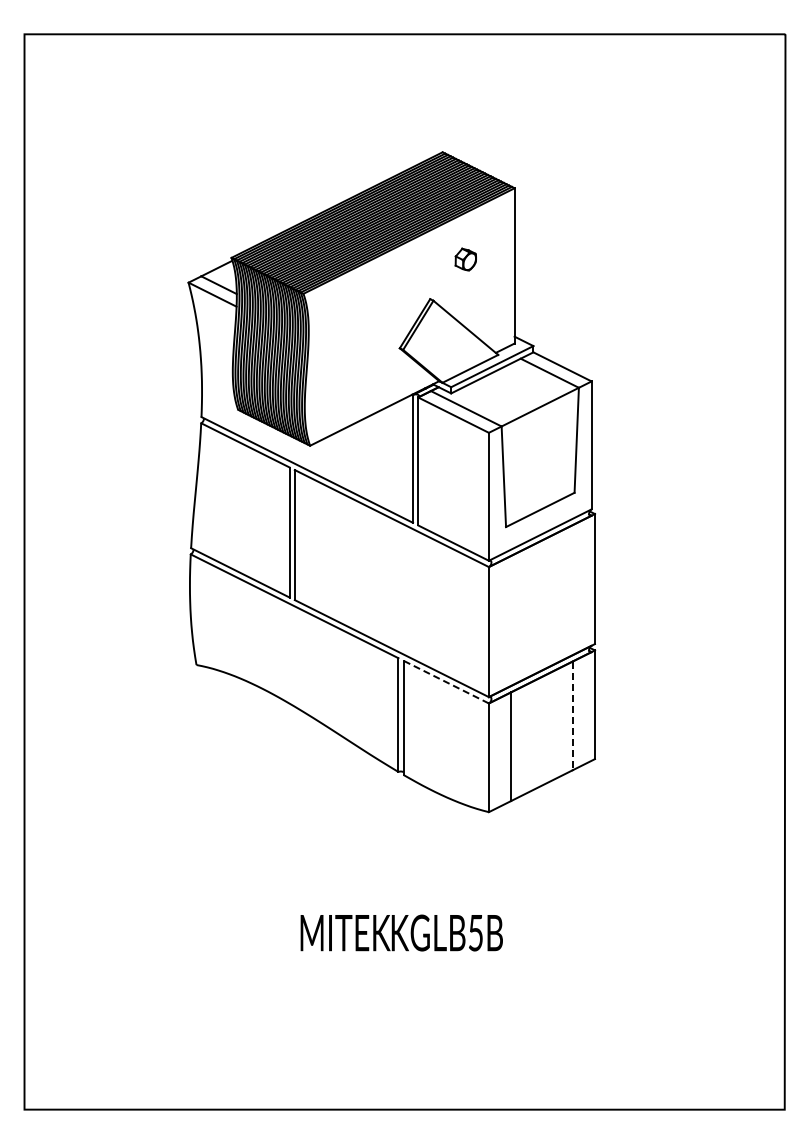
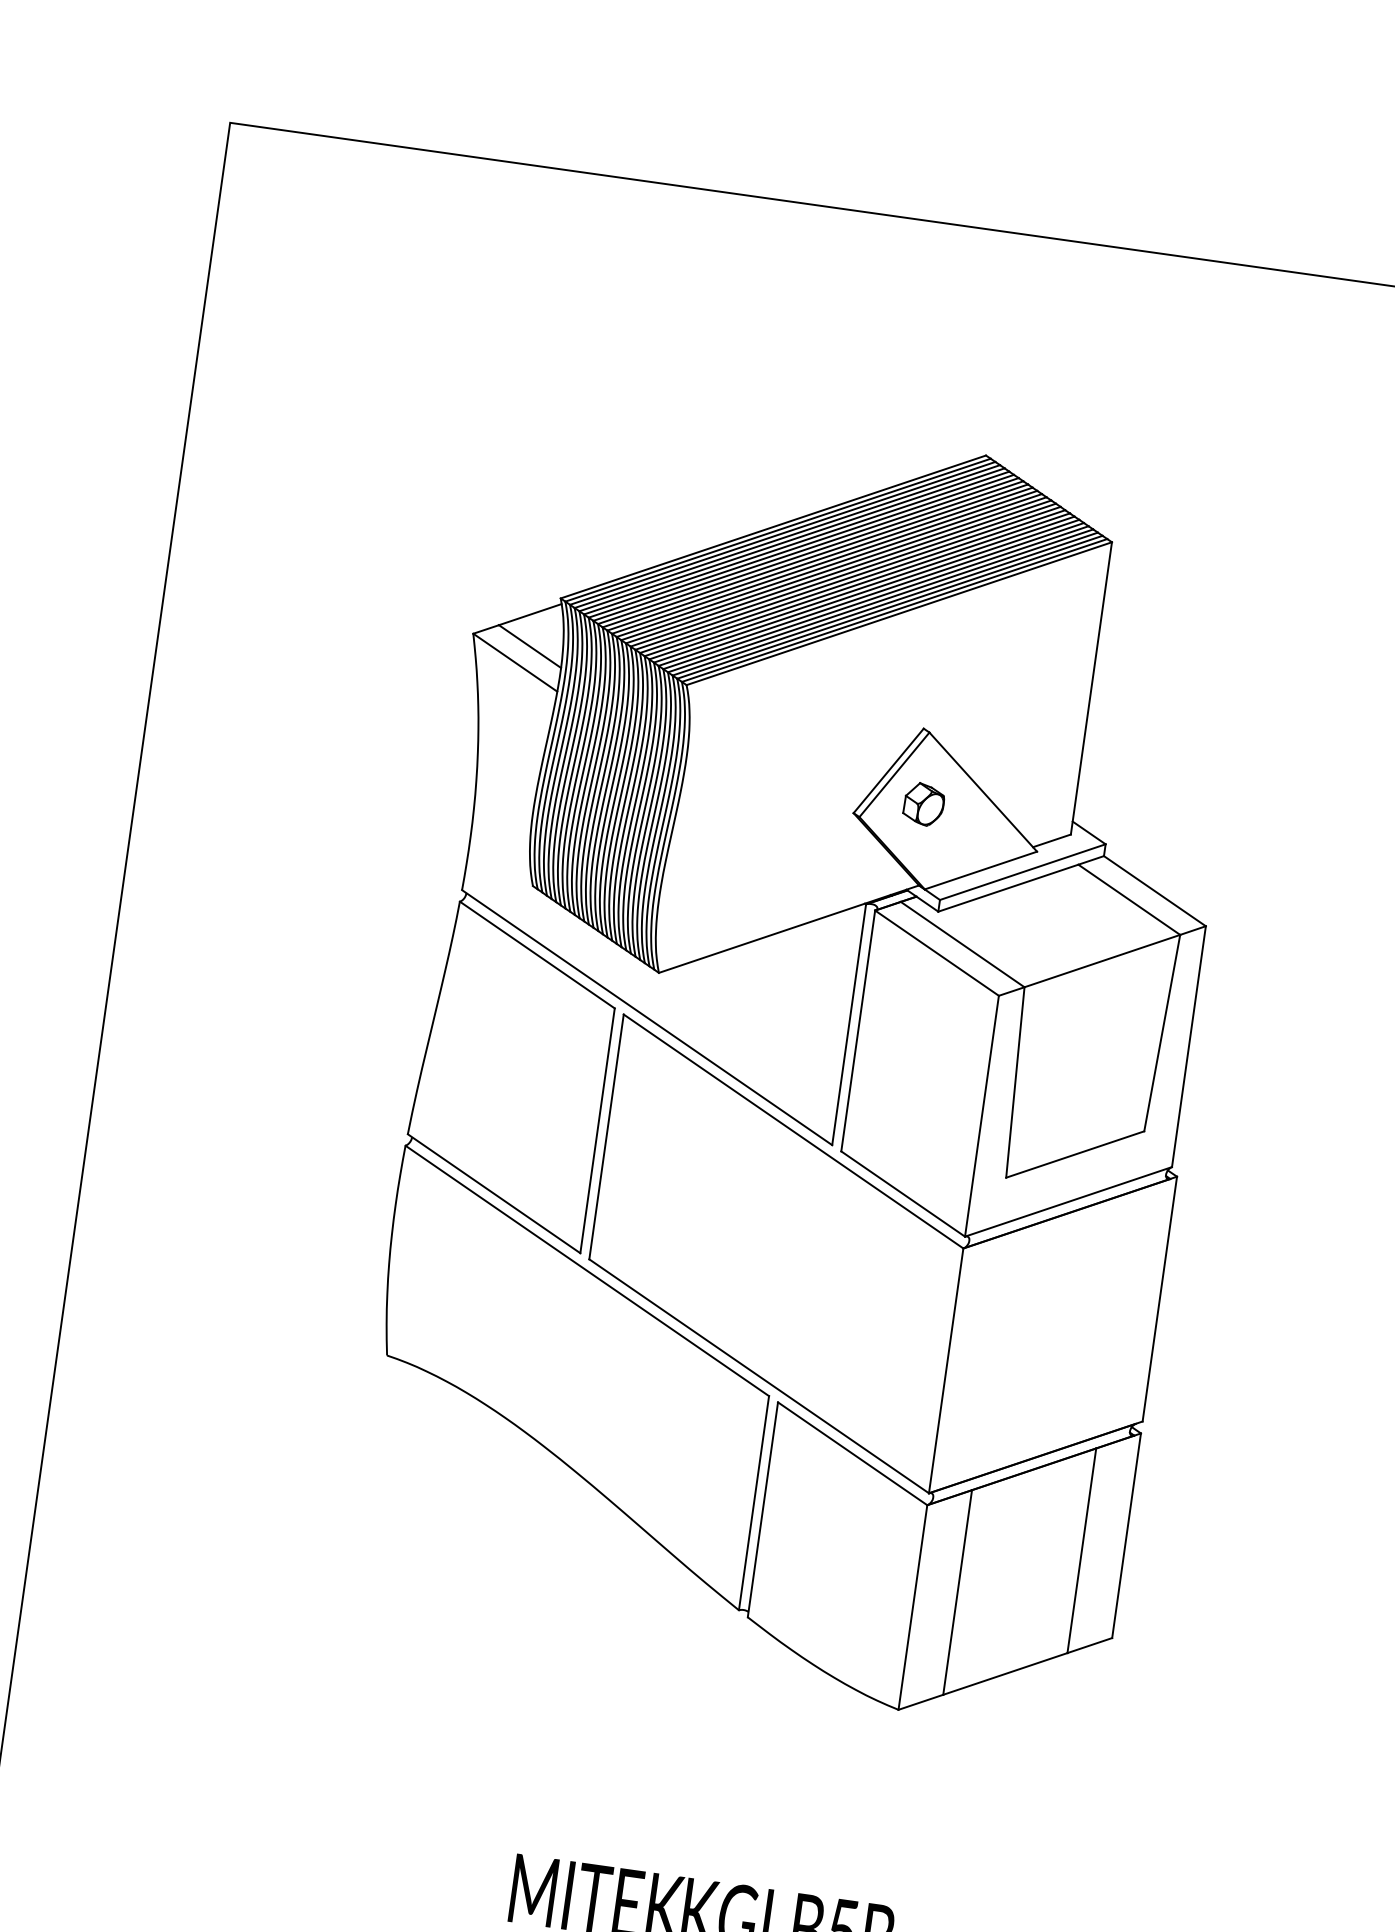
part: (465, 259) -> (923, 804), moved
line: (446, 682) -> (853, 1454), dashed -> solid
line: (572, 716) -> (1081, 1551), dashed -> solid

